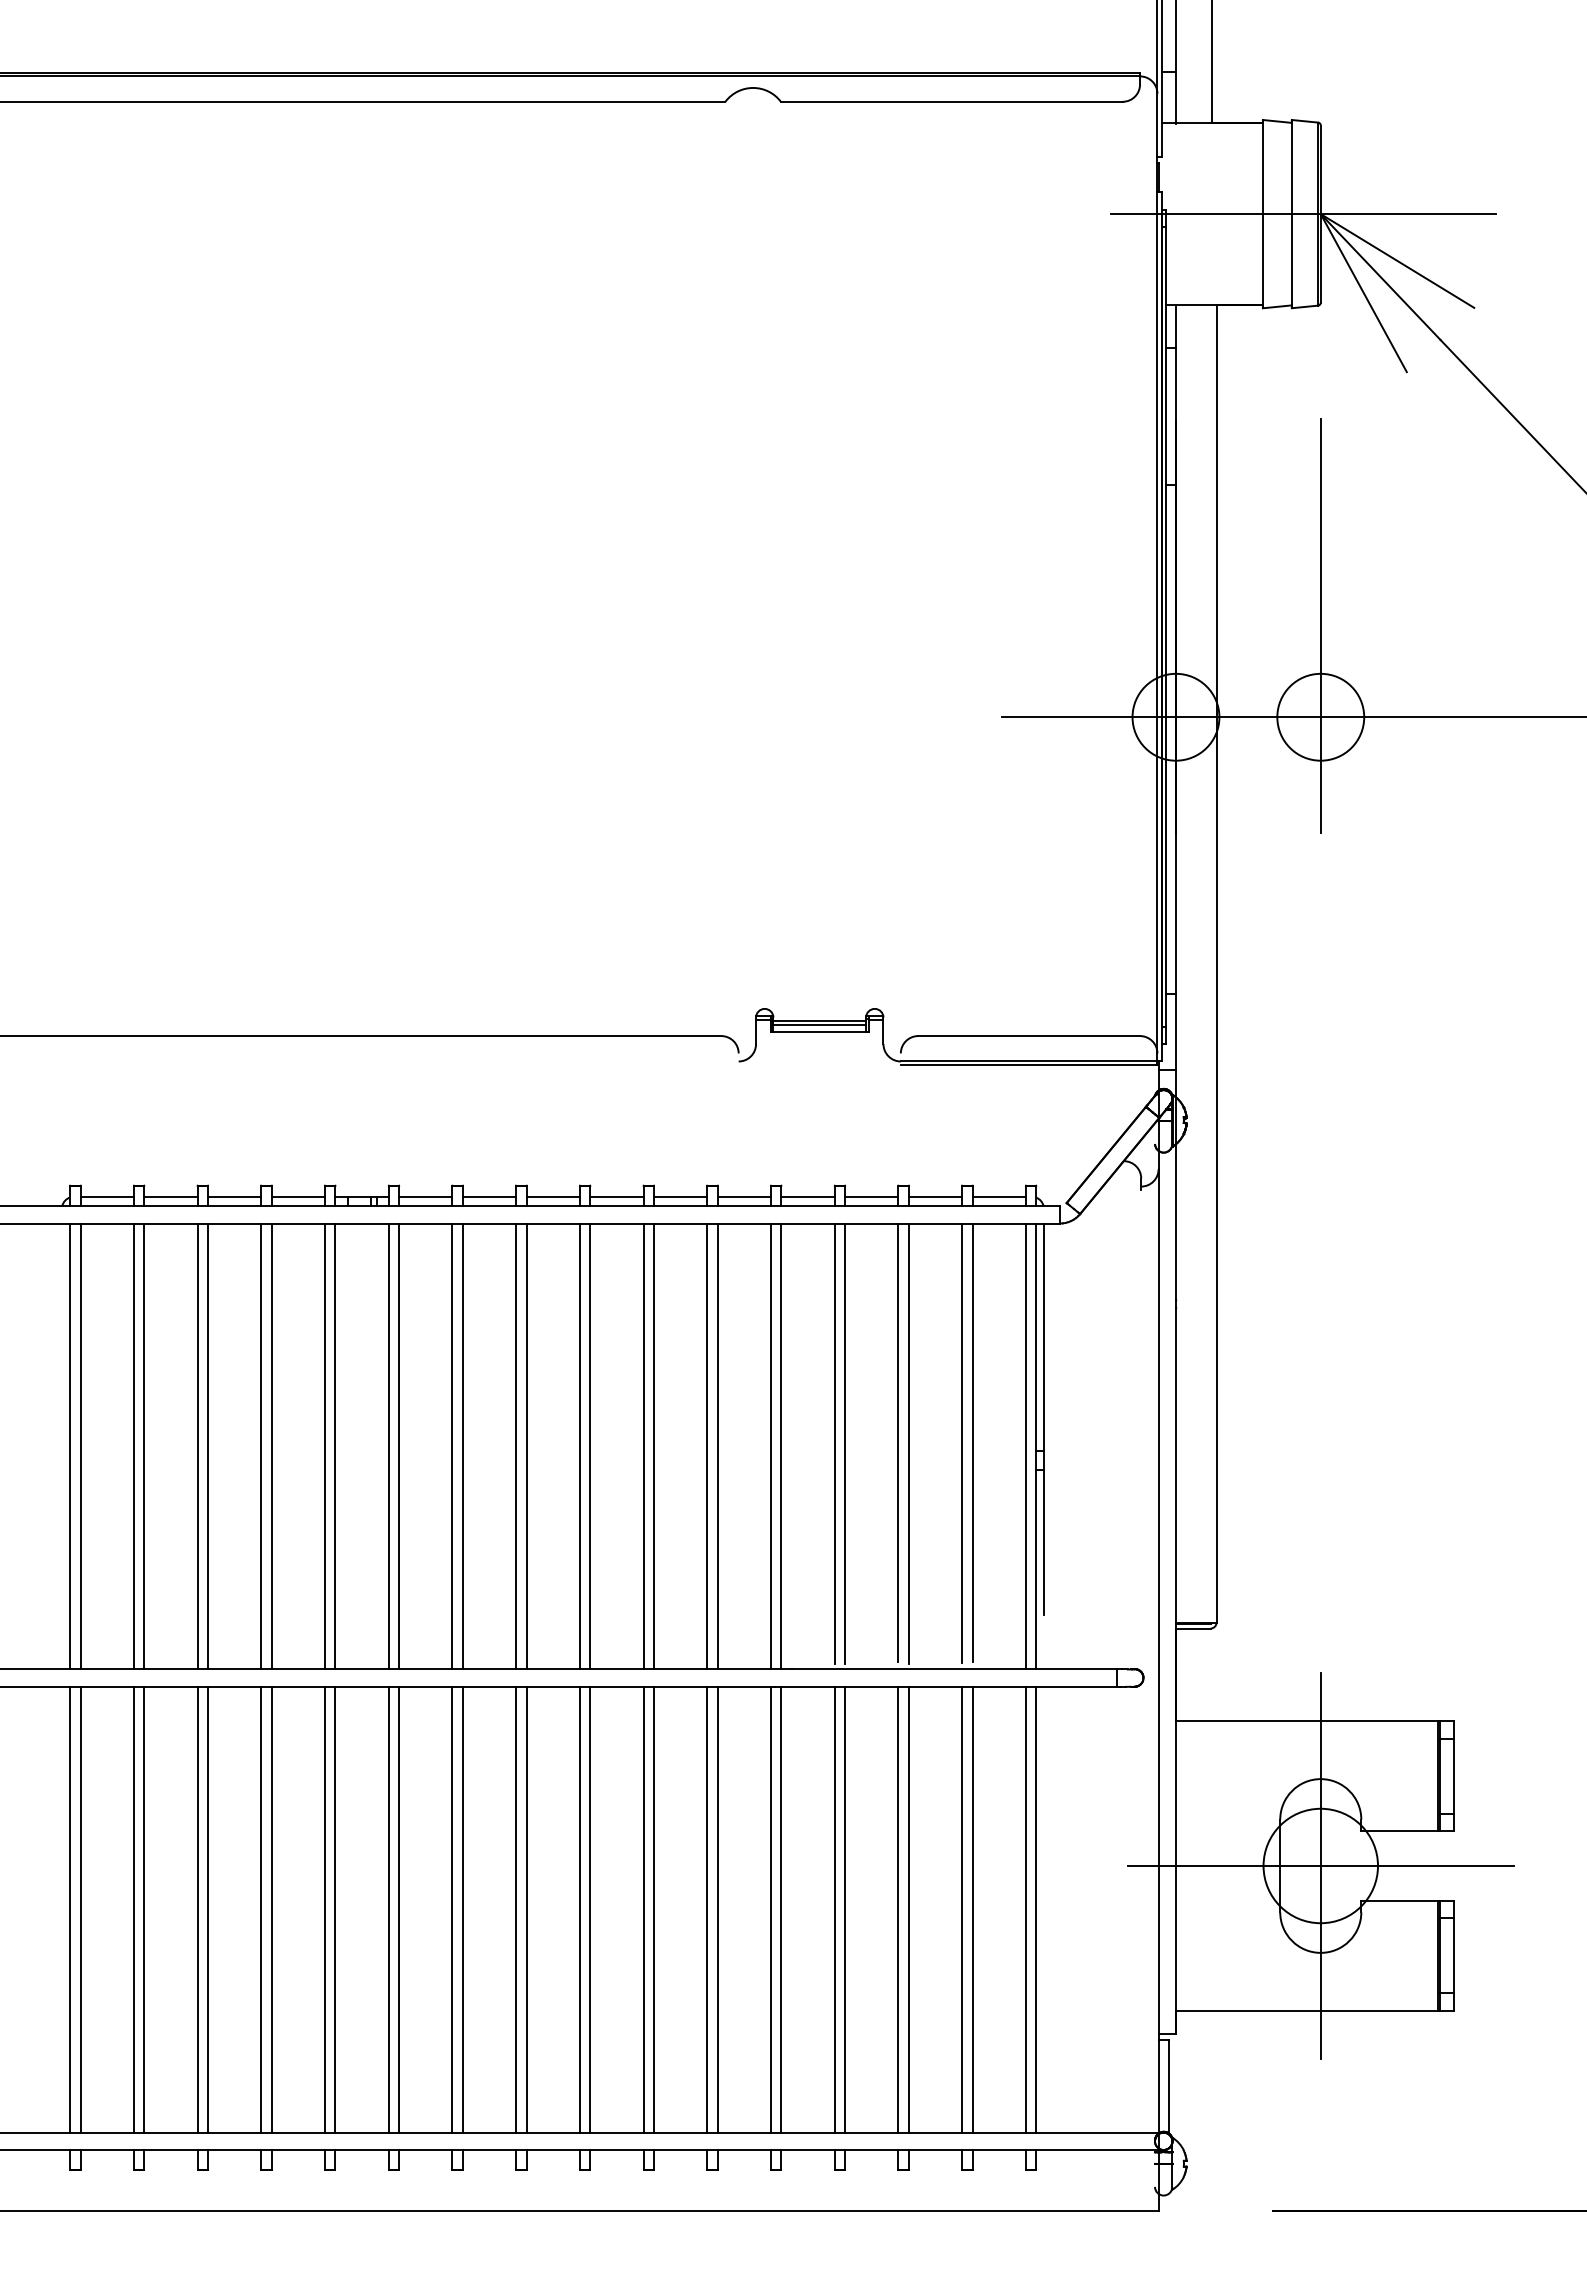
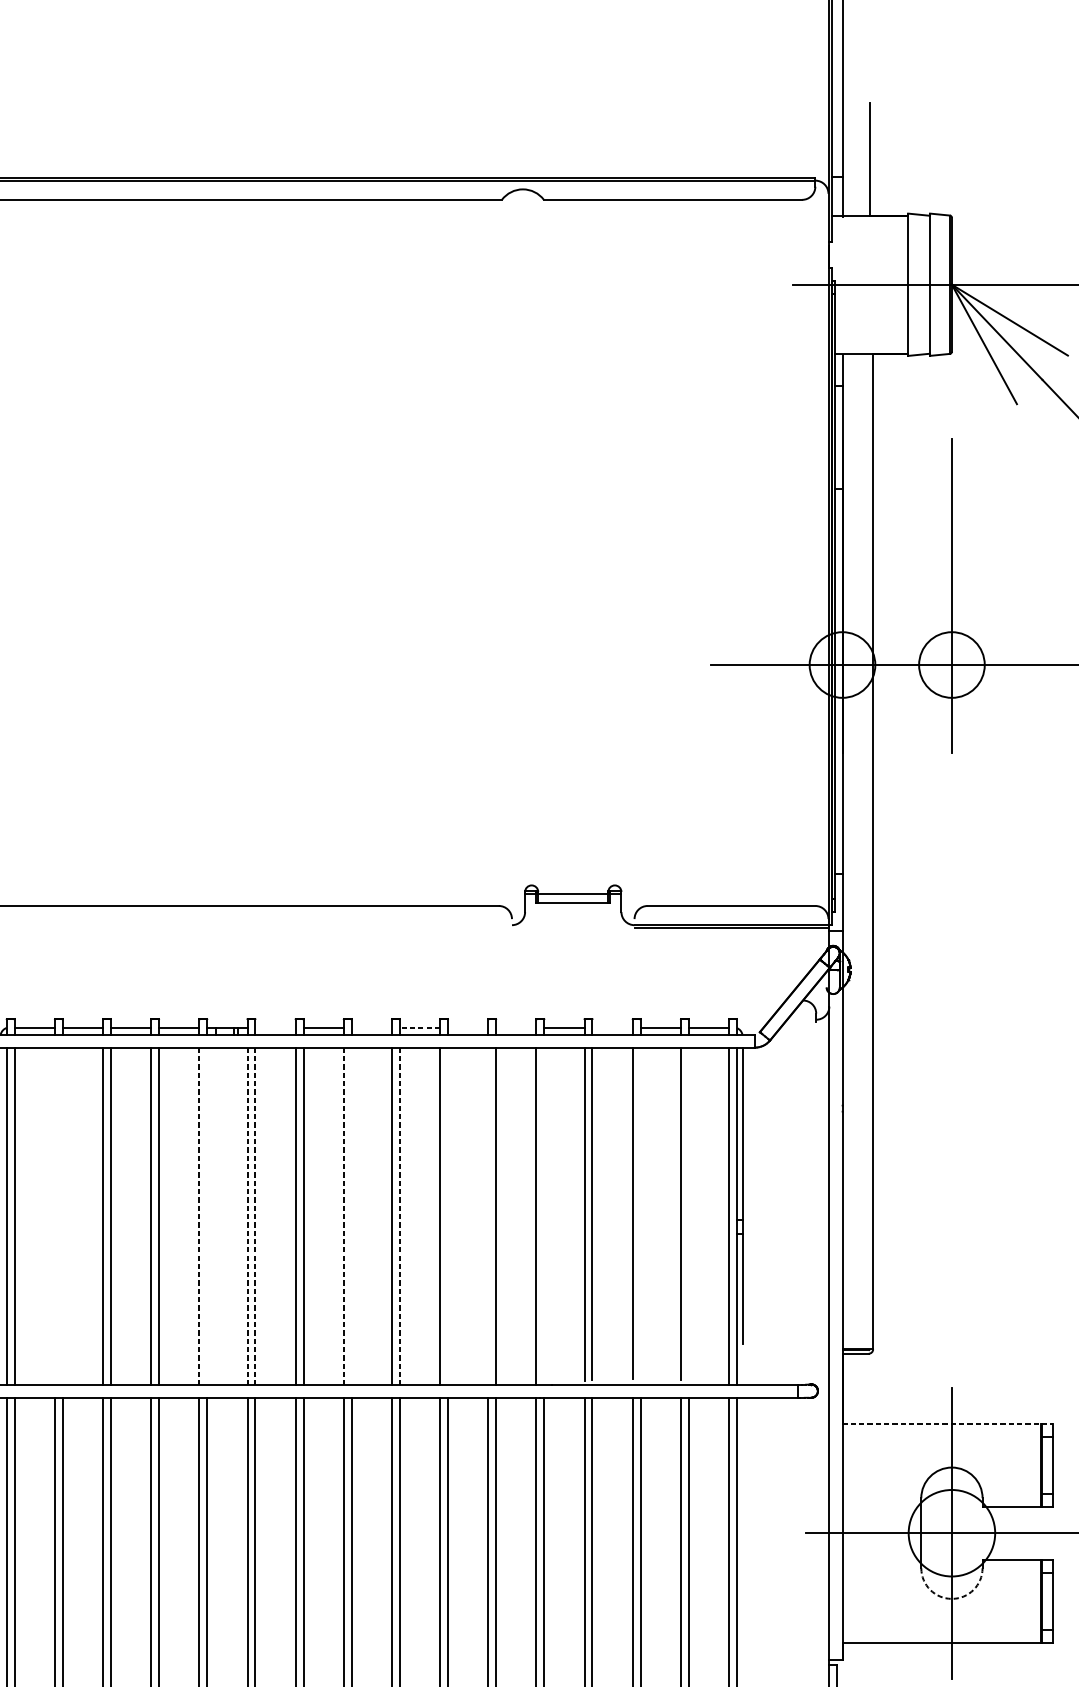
line: (819, 1024) -> (573, 897), removed
line: (425, 1196) -> (275, 1027), removed
line: (552, 1196) -> (371, 1027), removed
line: (616, 1196) -> (419, 1027), solid -> dashed
line: (680, 1196) -> (468, 1027), removed
line: (744, 1196) -> (516, 1027), removed
line: (871, 1196) -> (612, 1027), removed
line: (972, 1442) -> (688, 1213), removed
line: (908, 1443) -> (640, 1213), removed
line: (133, 1446) -> (54, 1216), removed
line: (144, 1446) -> (62, 1216), removed
line: (325, 1446) -> (199, 1216), solid -> dashed
line: (335, 1446) -> (207, 1216), removed
line: (388, 1446) -> (247, 1216), solid -> dashed
line: (399, 1446) -> (255, 1216), solid -> dashed
line: (516, 1446) -> (344, 1216), solid -> dashed
line: (526, 1446) -> (351, 1216), removed
line: (590, 1446) -> (399, 1216), solid -> dashed
line: (654, 1446) -> (448, 1216), removed
line: (707, 1446) -> (488, 1216), removed
line: (781, 1446) -> (544, 1216), removed
line: (1315, 1721) -> (947, 1424), solid -> dashed
arc: (1320, 1952) -> (951, 1598), solid -> dashed

